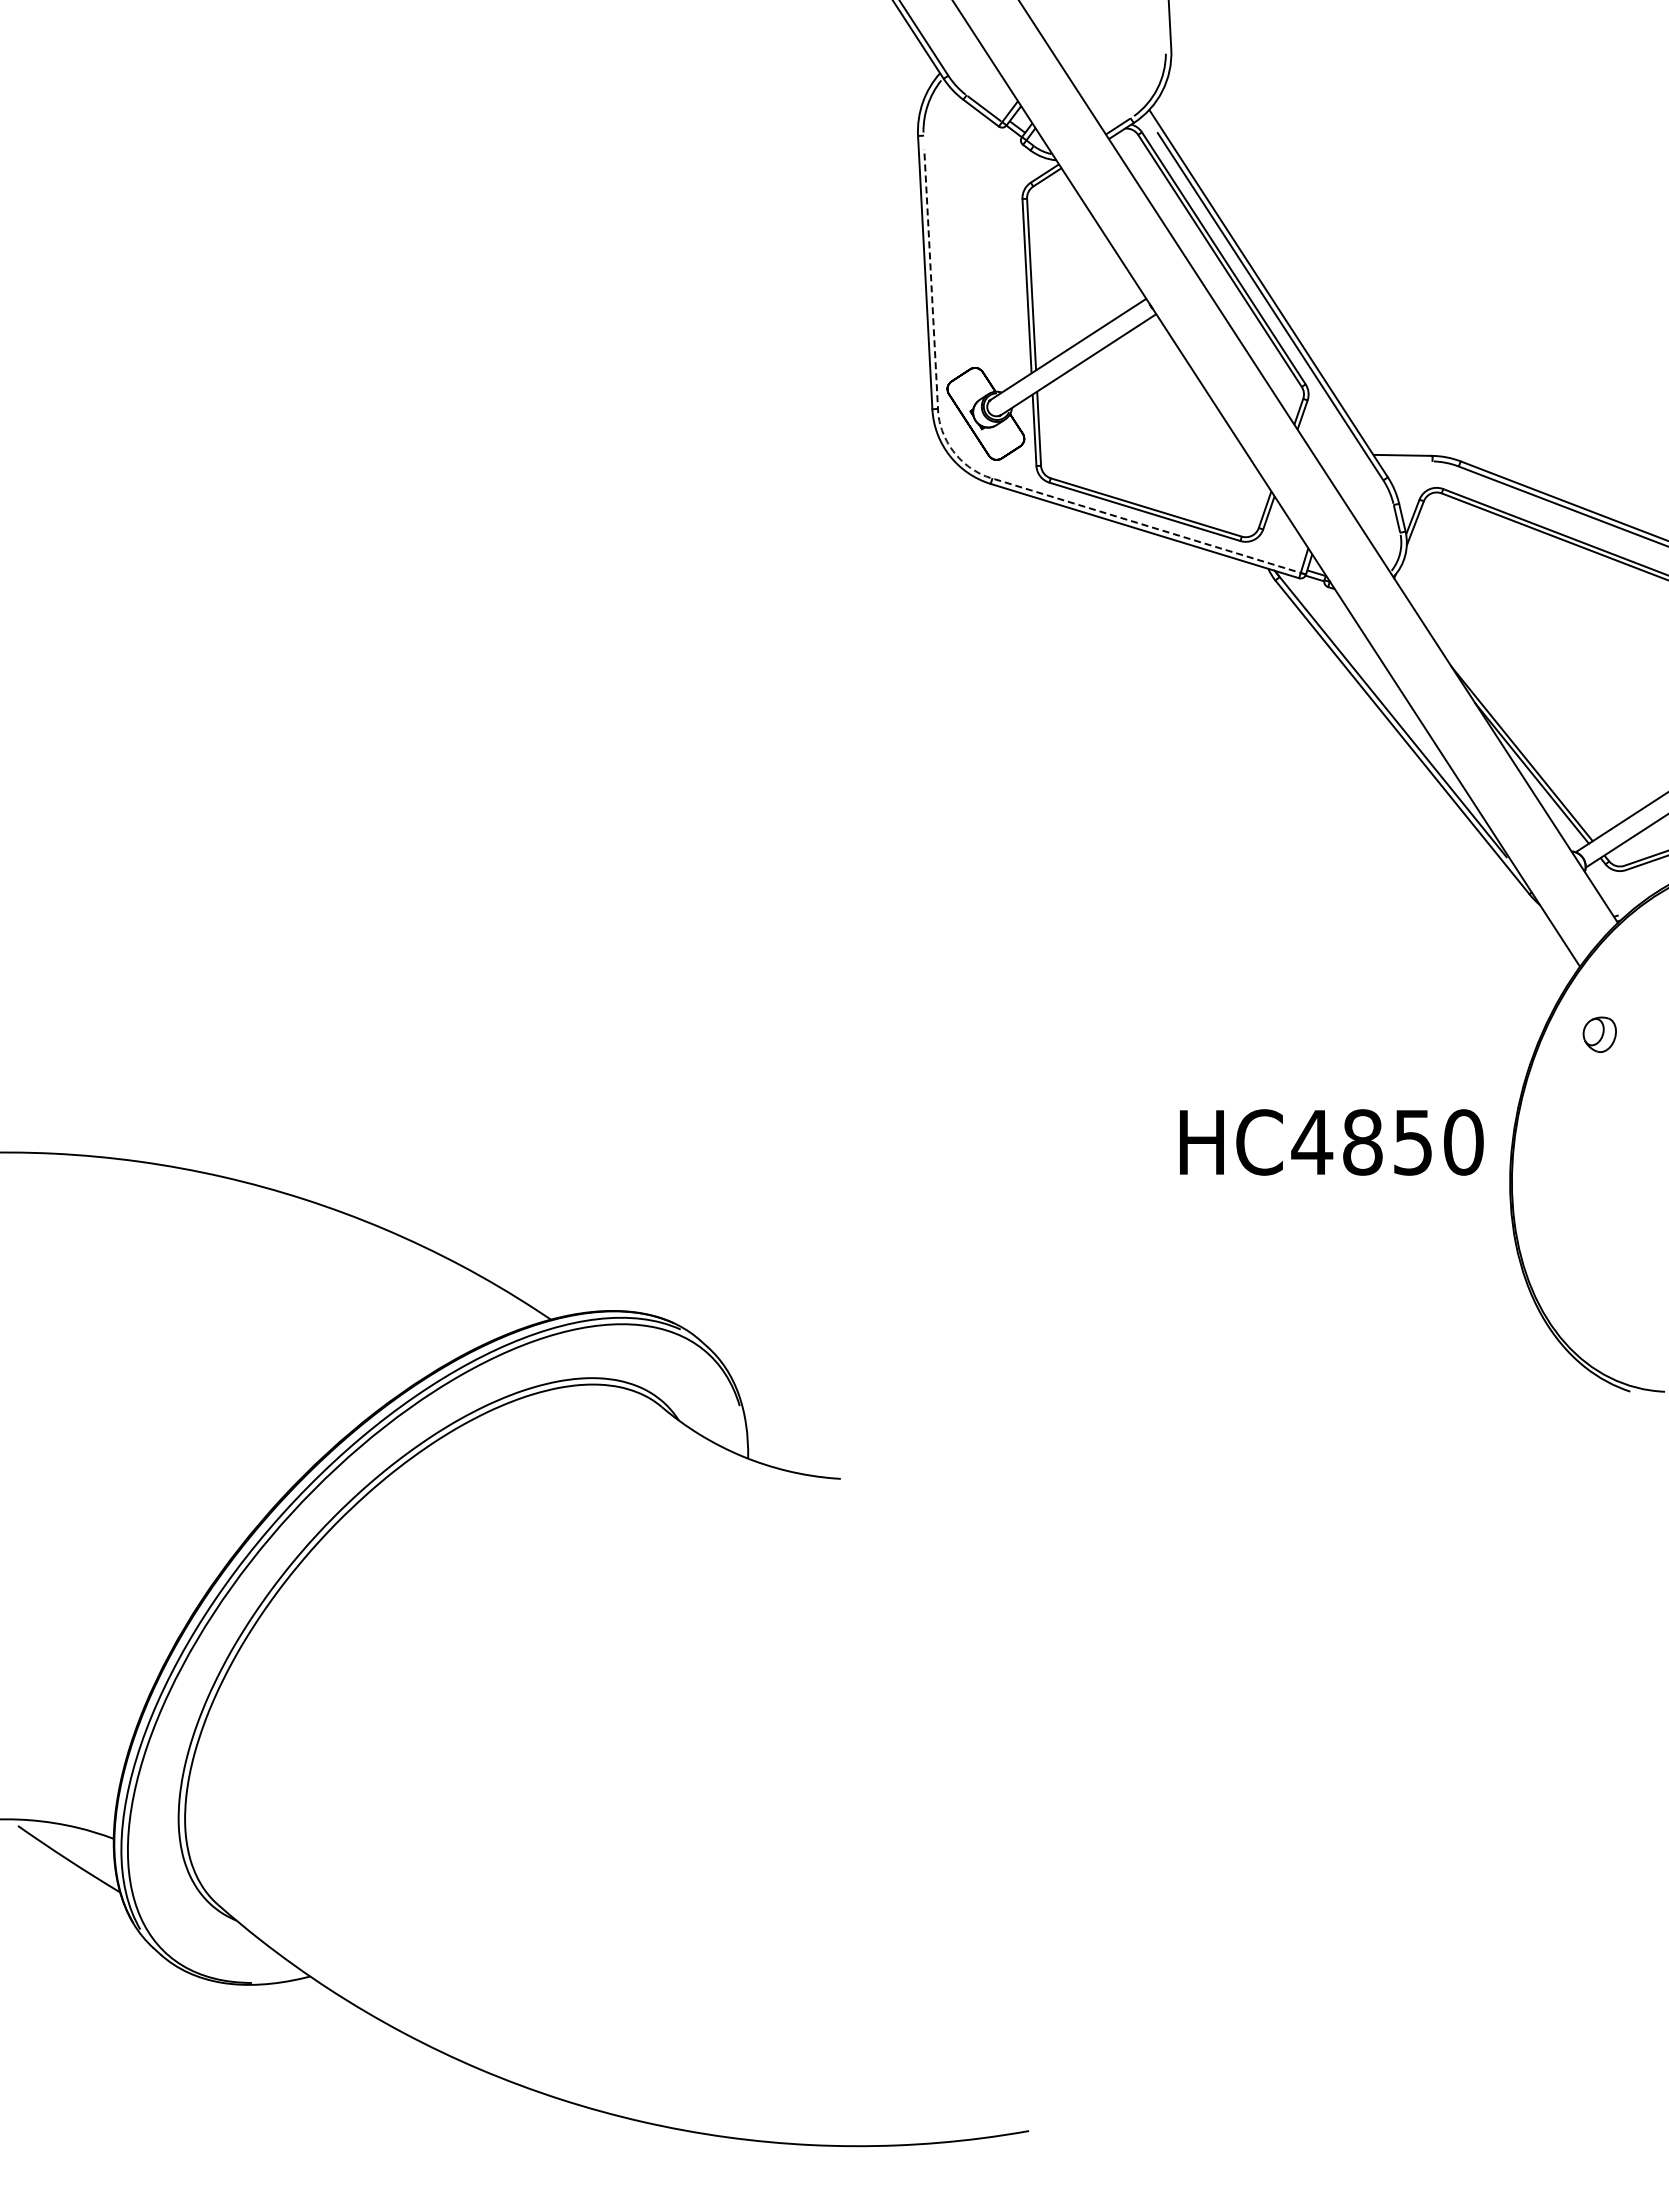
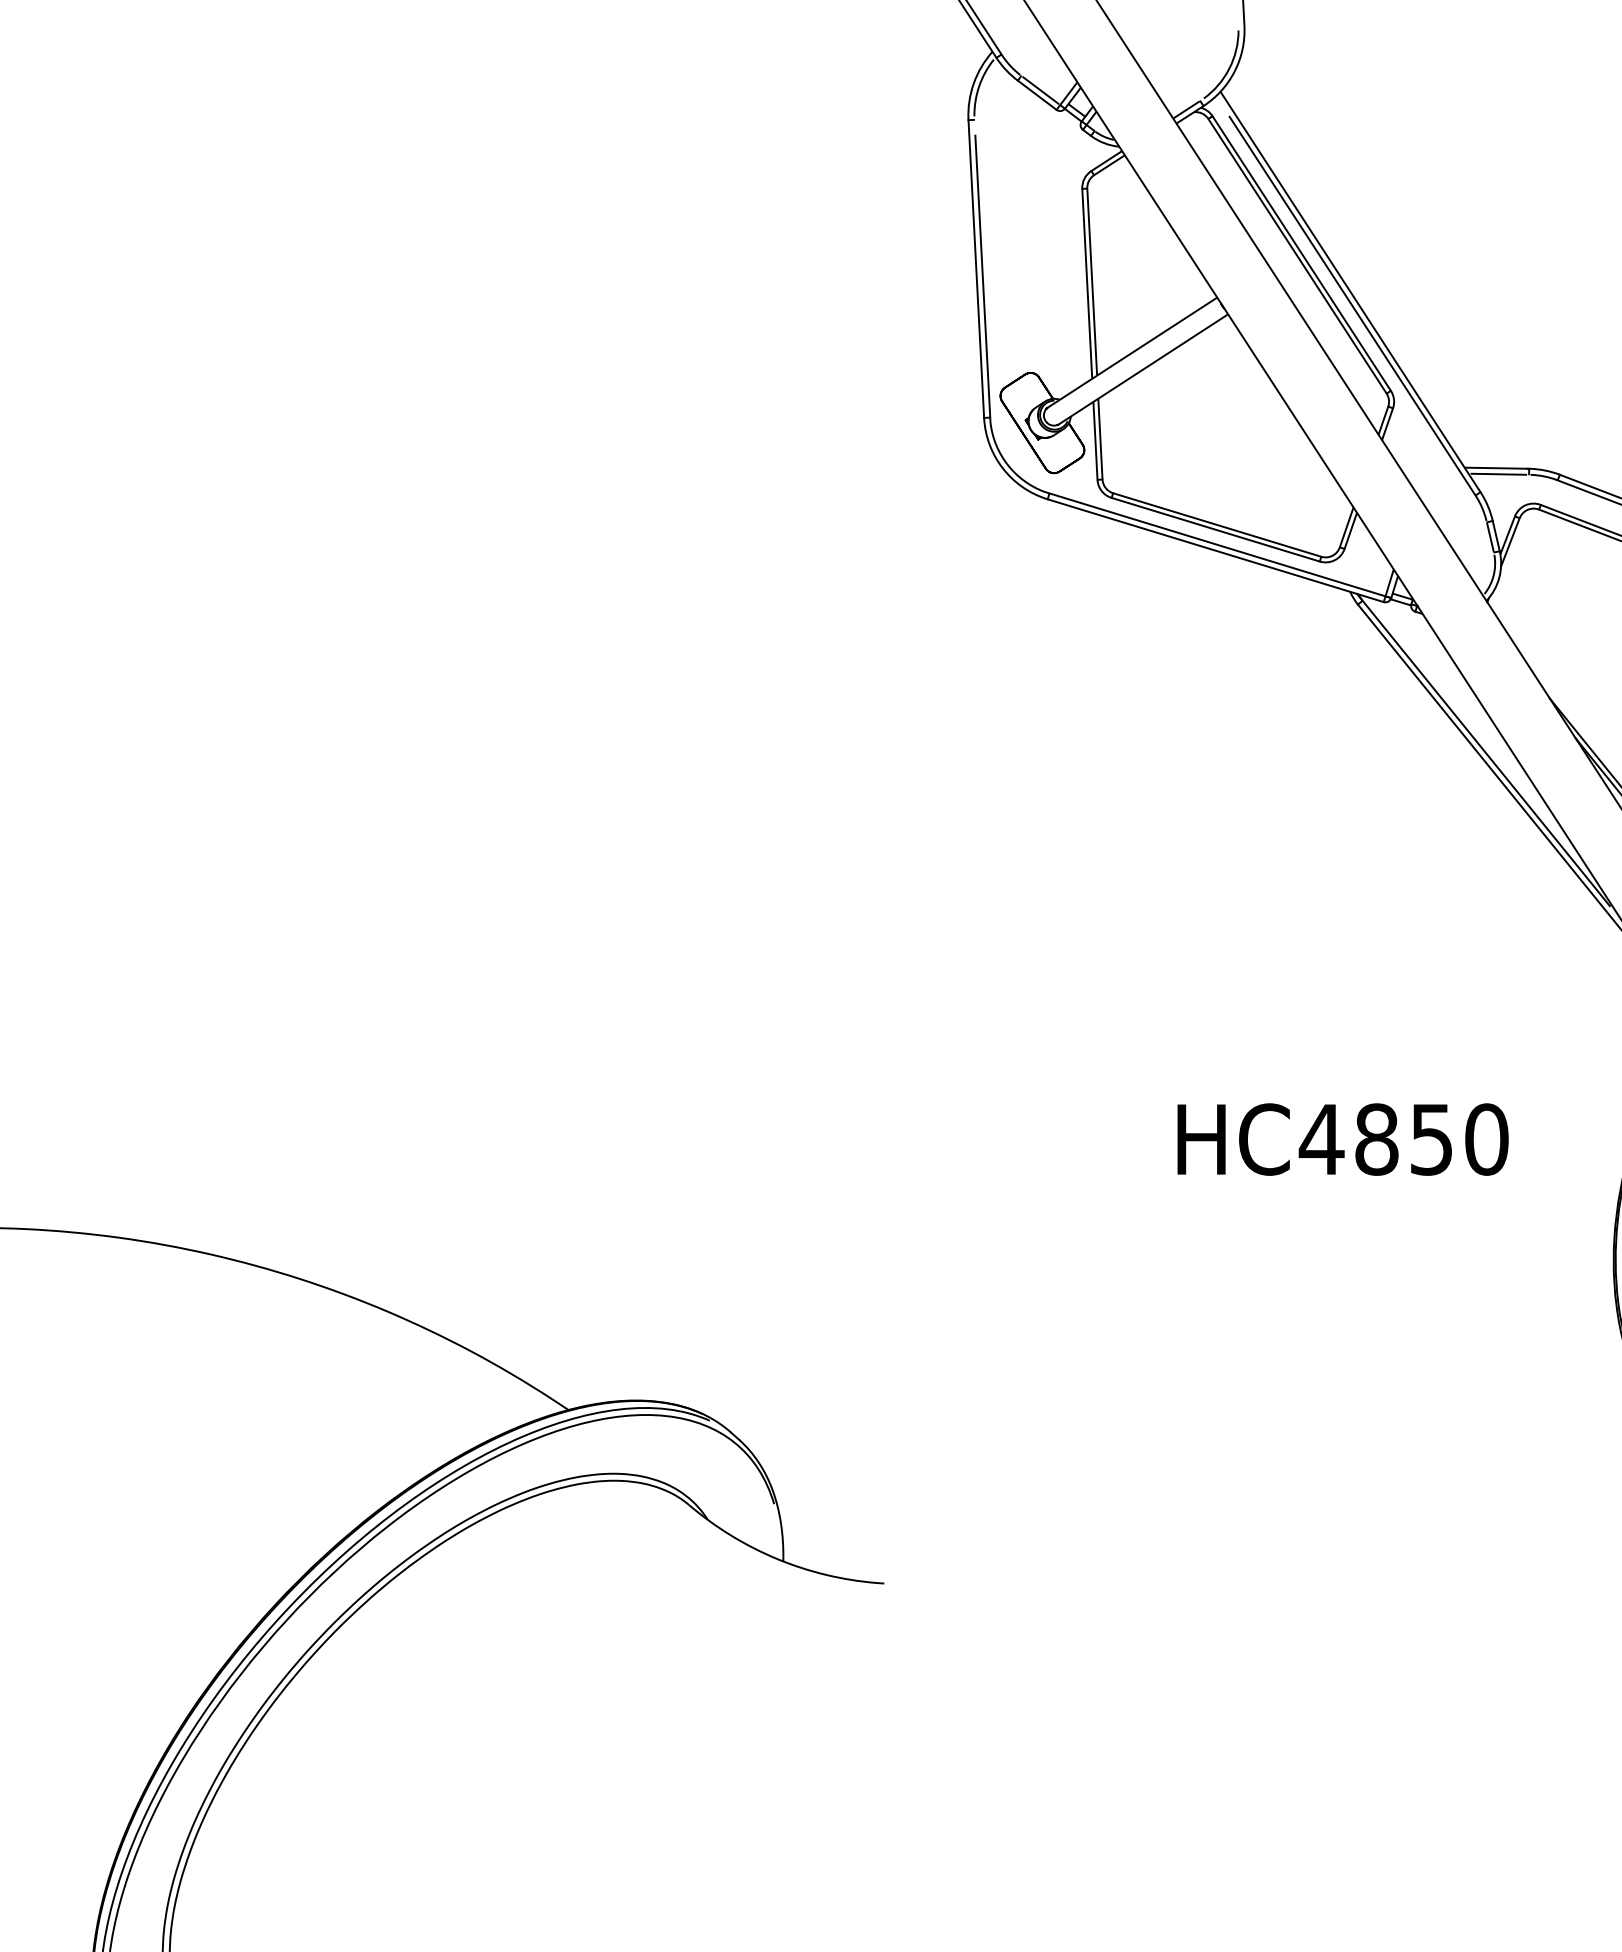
line: (1404, 460) -> (1498, 473), added
line: (976, 471) -> (1032, 485), dashed -> solid
text: (1331, 1142) -> (1342, 1139), moved

